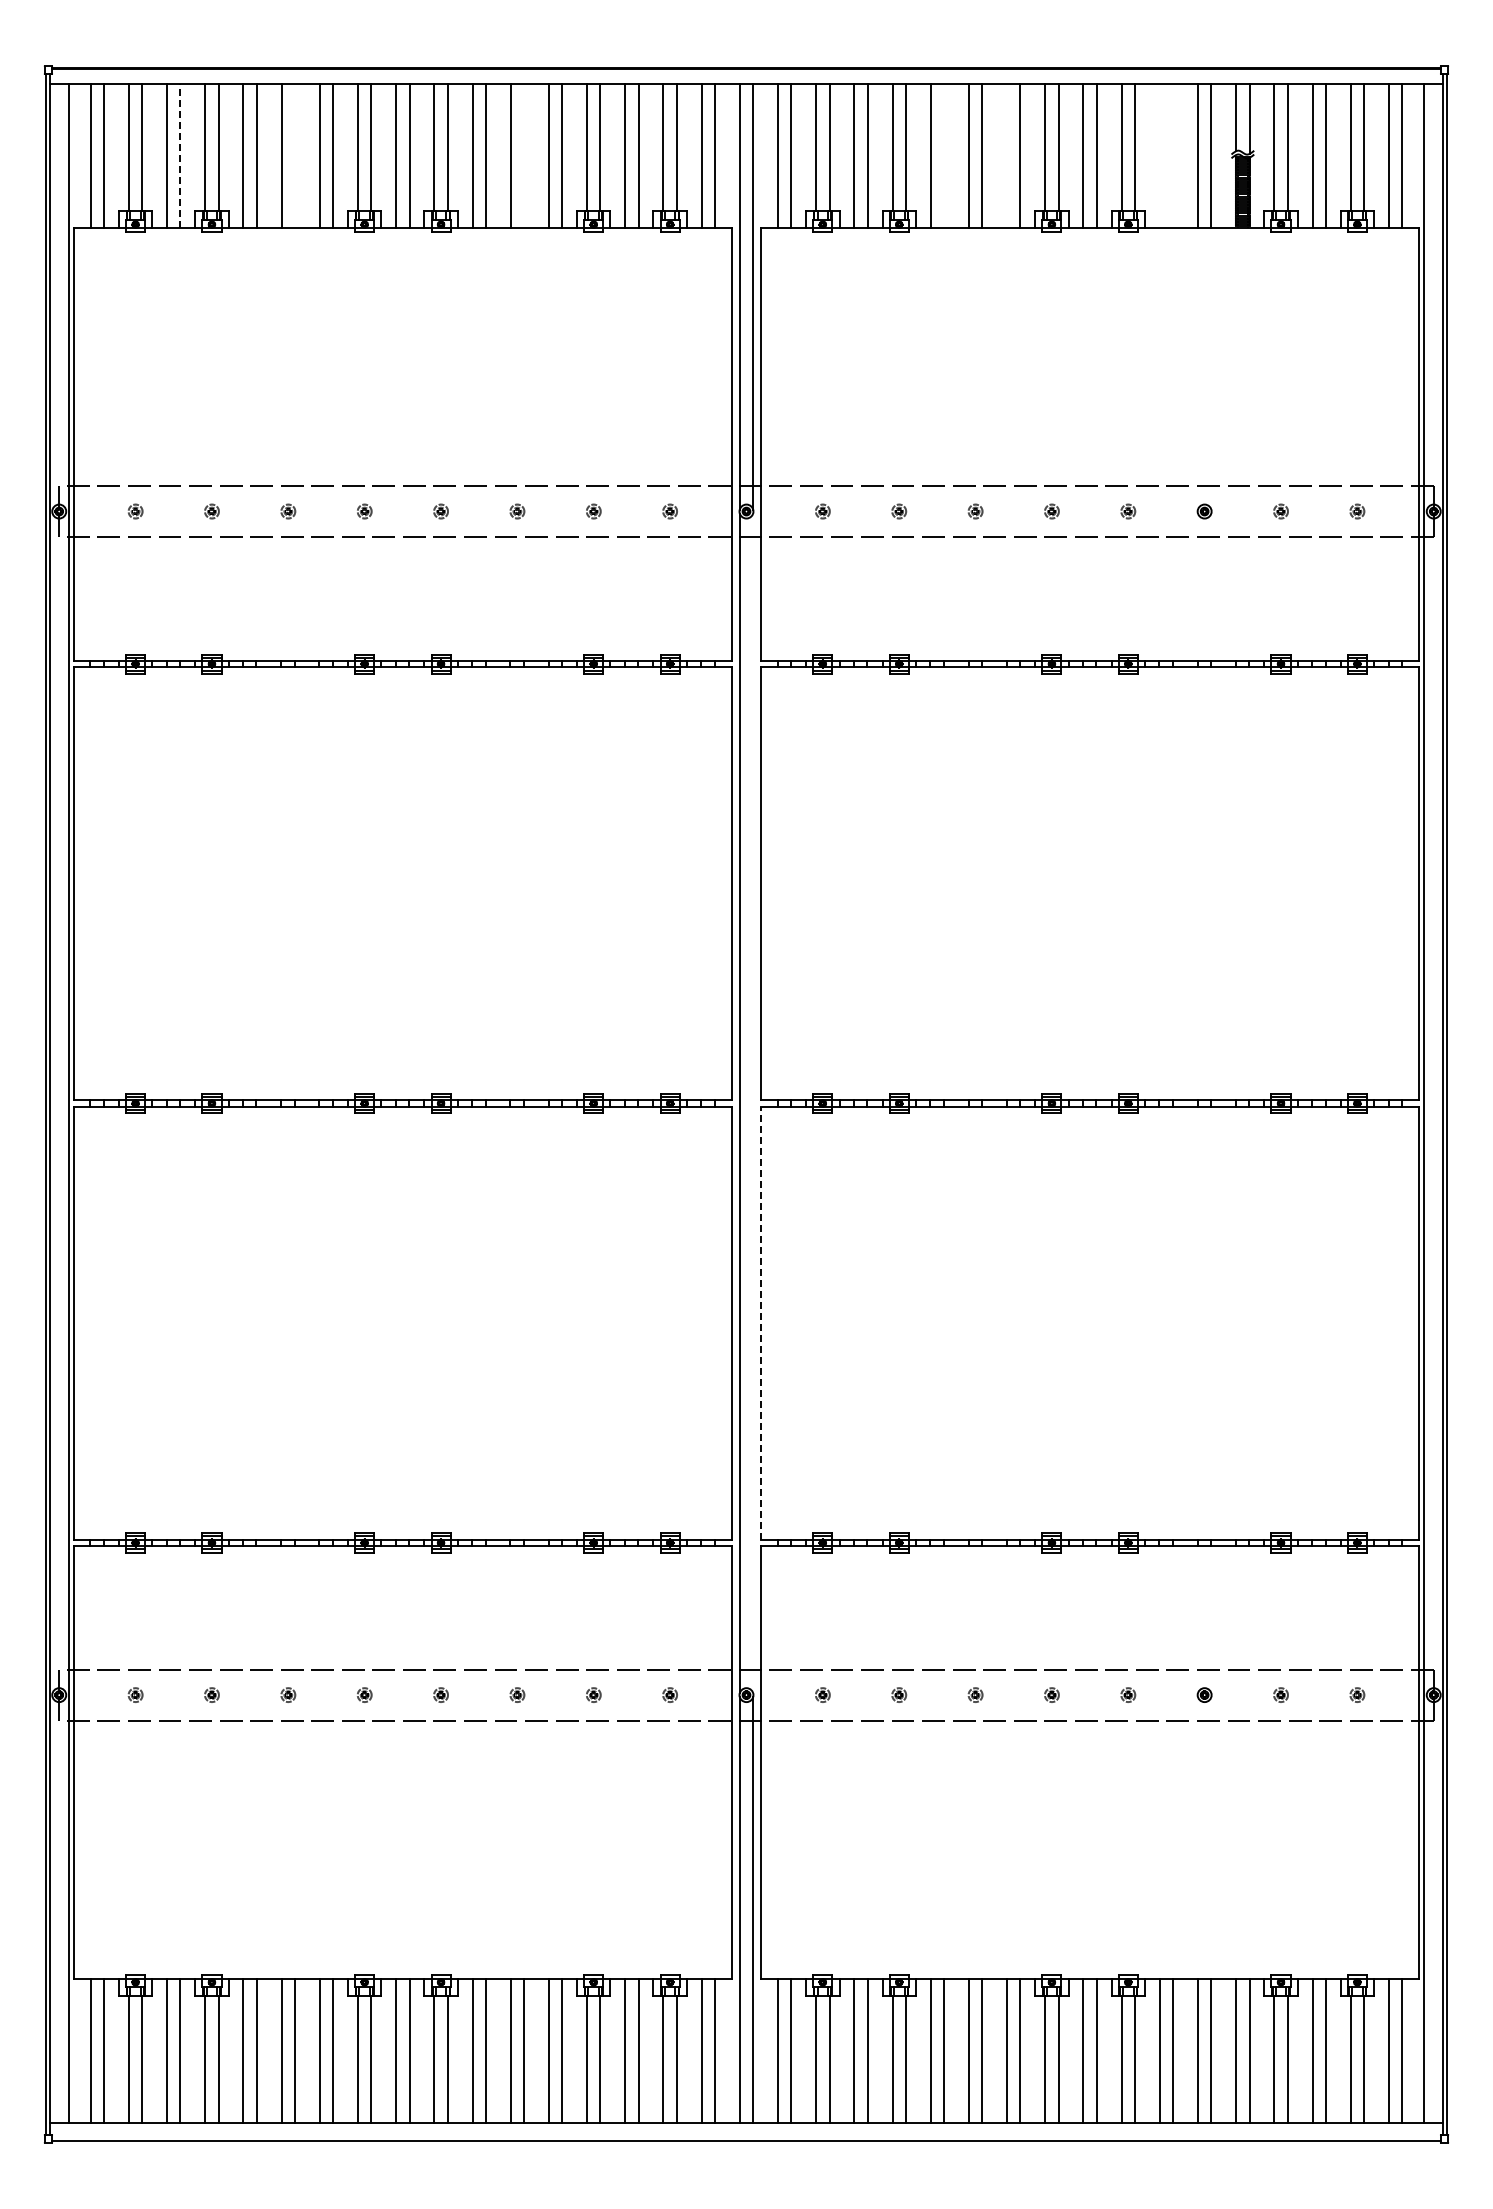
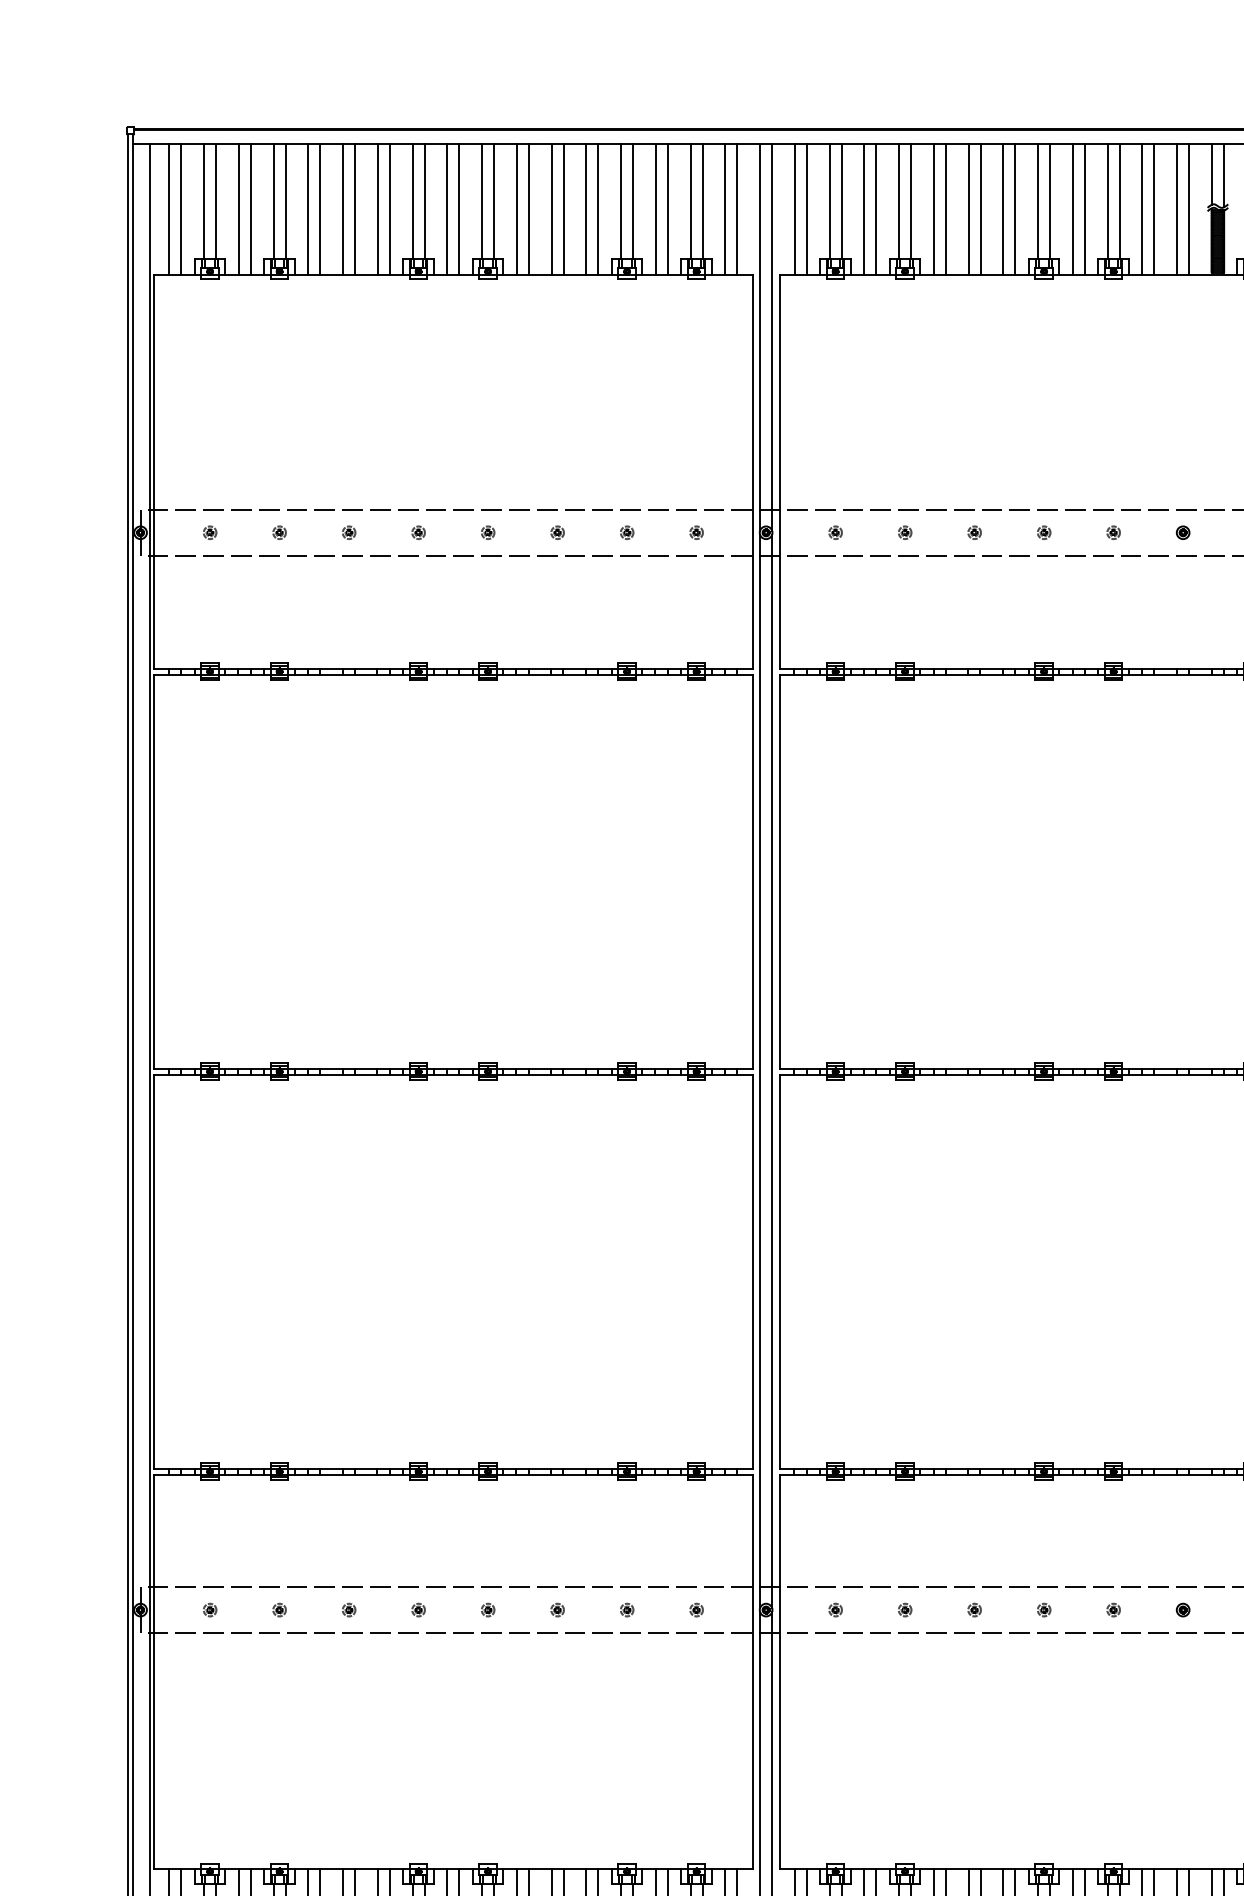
line: (180, 155) -> (250, 208), dashed -> solid
line: (295, 155) -> (355, 208), added
line: (524, 155) -> (564, 208), added
line: (944, 155) -> (946, 208), added
line: (1007, 155) -> (1003, 208), added
line: (1159, 155) -> (1142, 208), added
line: (1173, 155) -> (1154, 208), added
line: (753, 1103) -> (772, 1071), added
line: (761, 1322) -> (779, 1270), dashed -> solid

